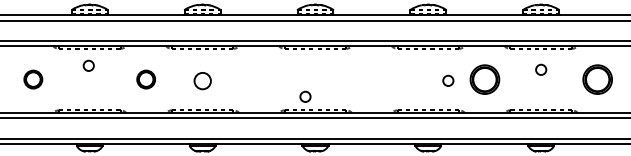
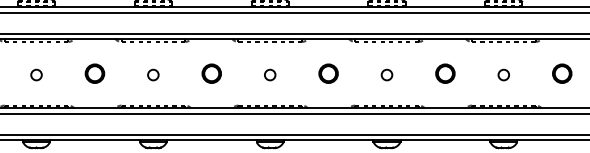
circle: (88, 65) -> (36, 74), moved
circle: (541, 69) -> (504, 74), moved
part: (258, 79) -> (211, 73), added
part: (371, 79) -> (328, 73), added
part: (484, 79) -> (445, 73), size x0.62
part: (597, 79) -> (562, 73), size x0.62
circle: (202, 80) -> (153, 74), size x0.62
circle: (448, 80) -> (387, 74), moved
circle: (305, 96) -> (270, 74), moved

